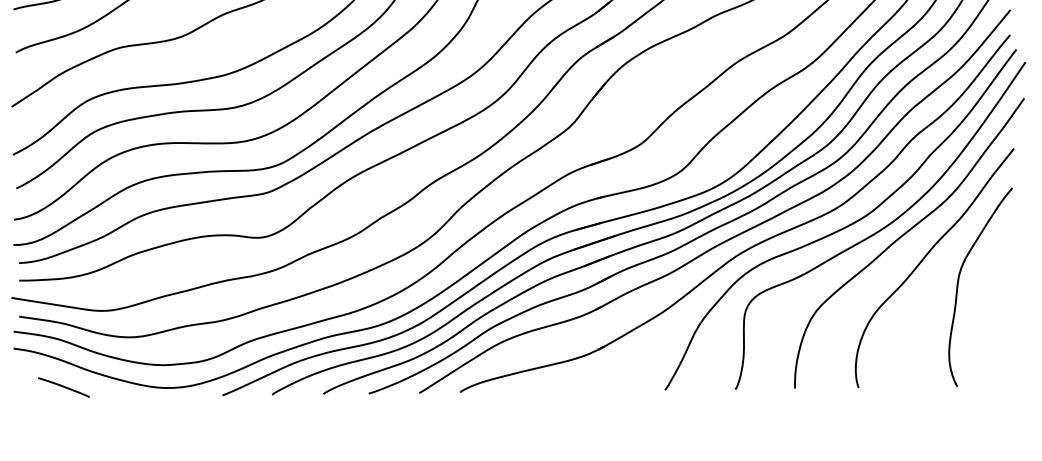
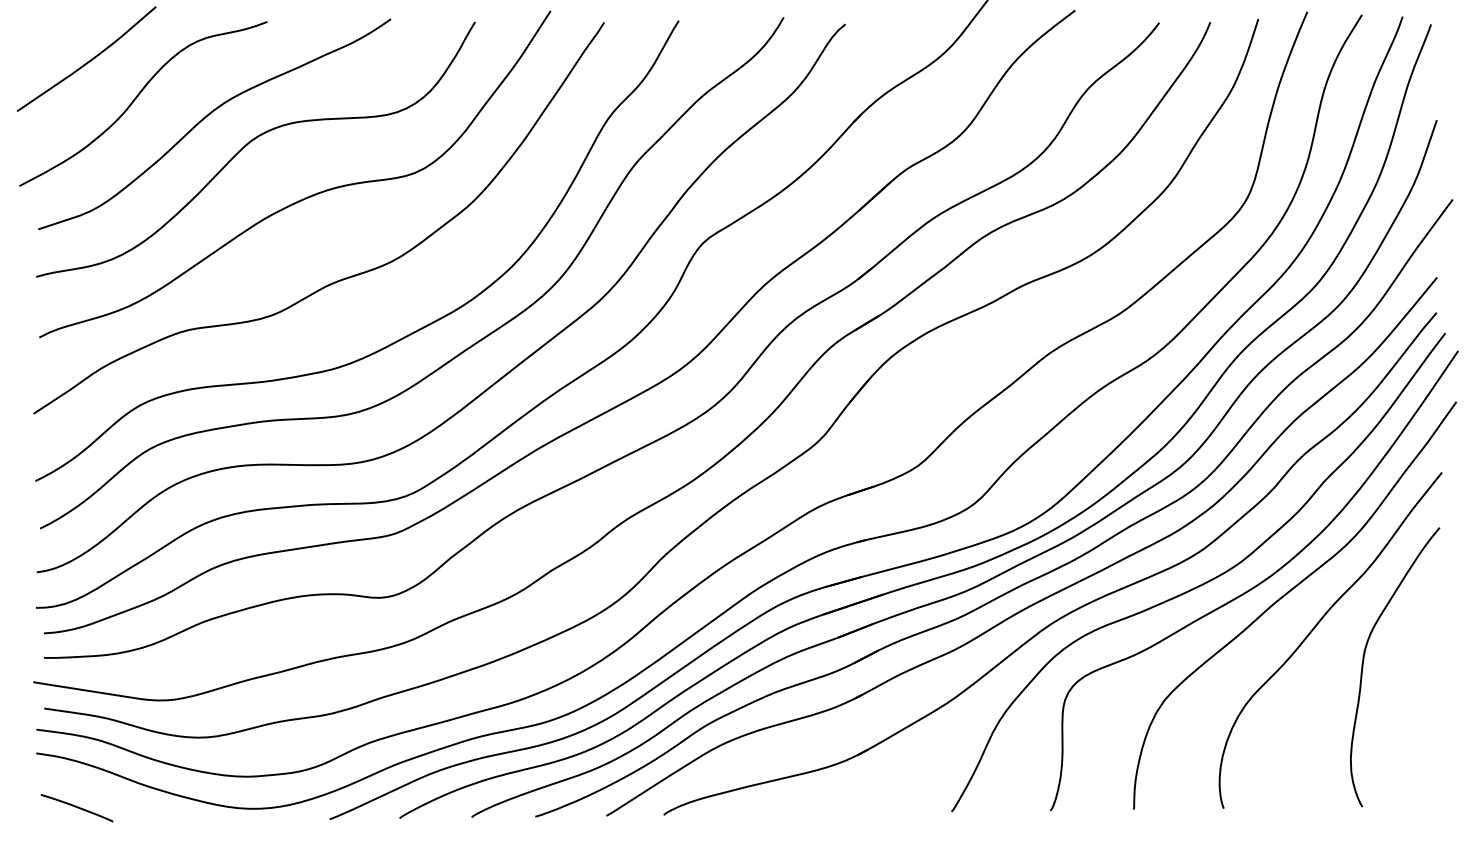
curve: (63, 387) -> (76, 807), moved

